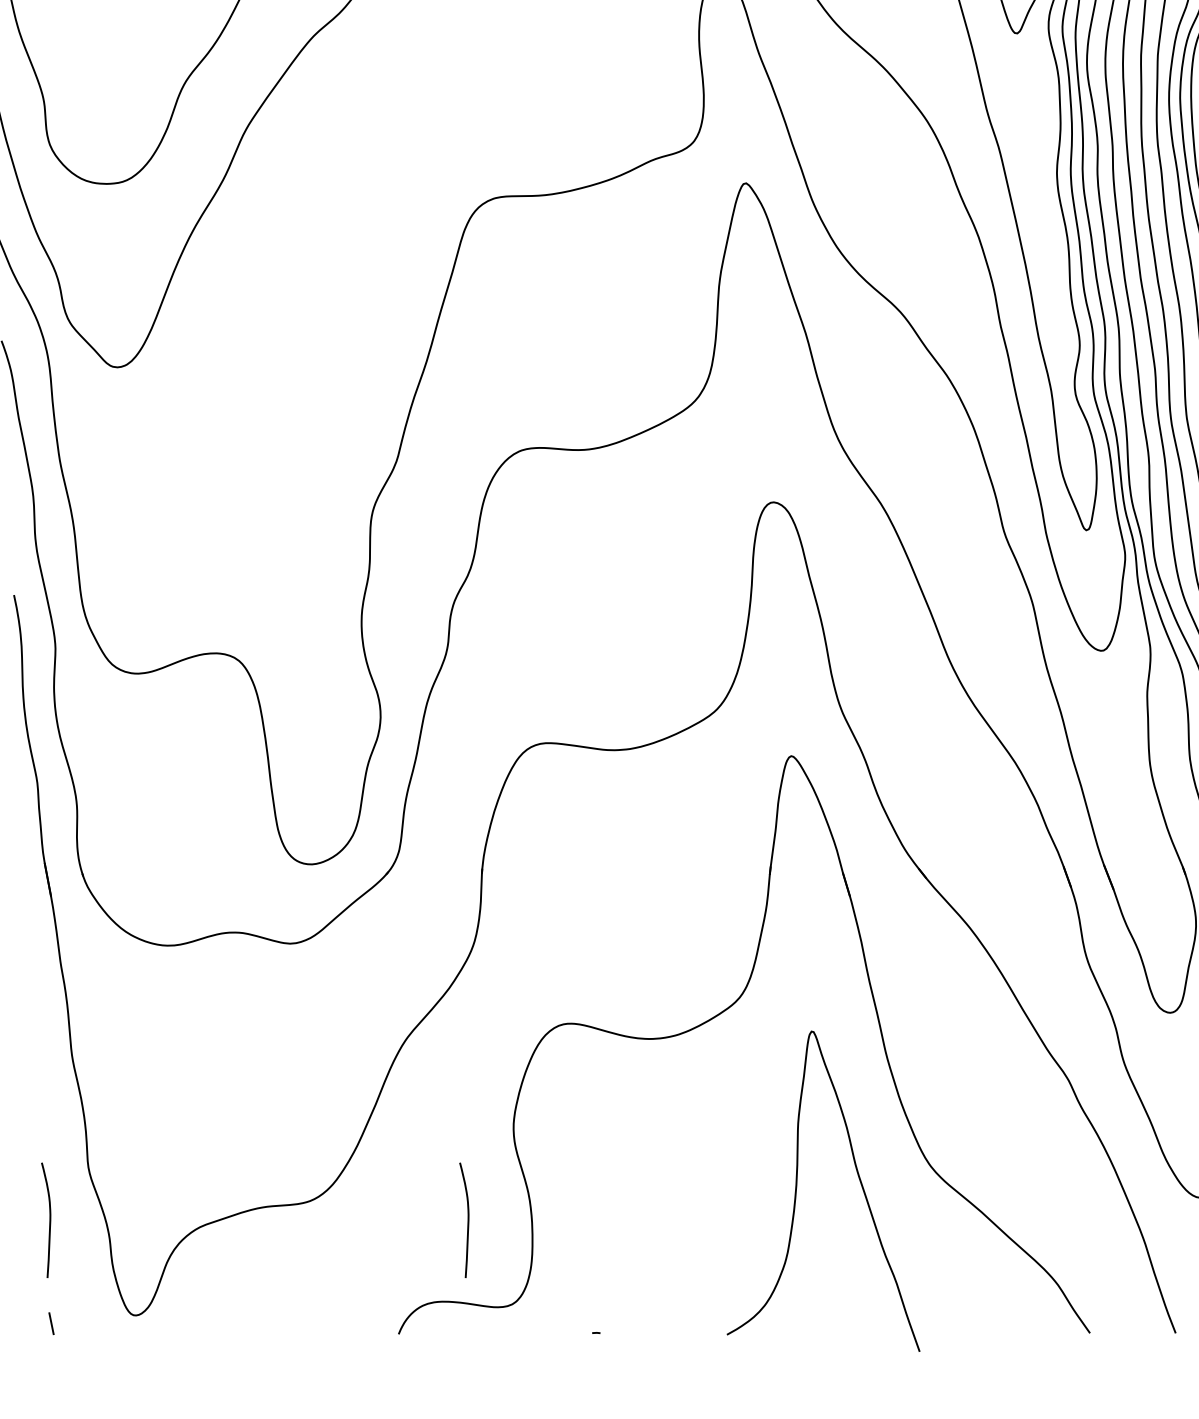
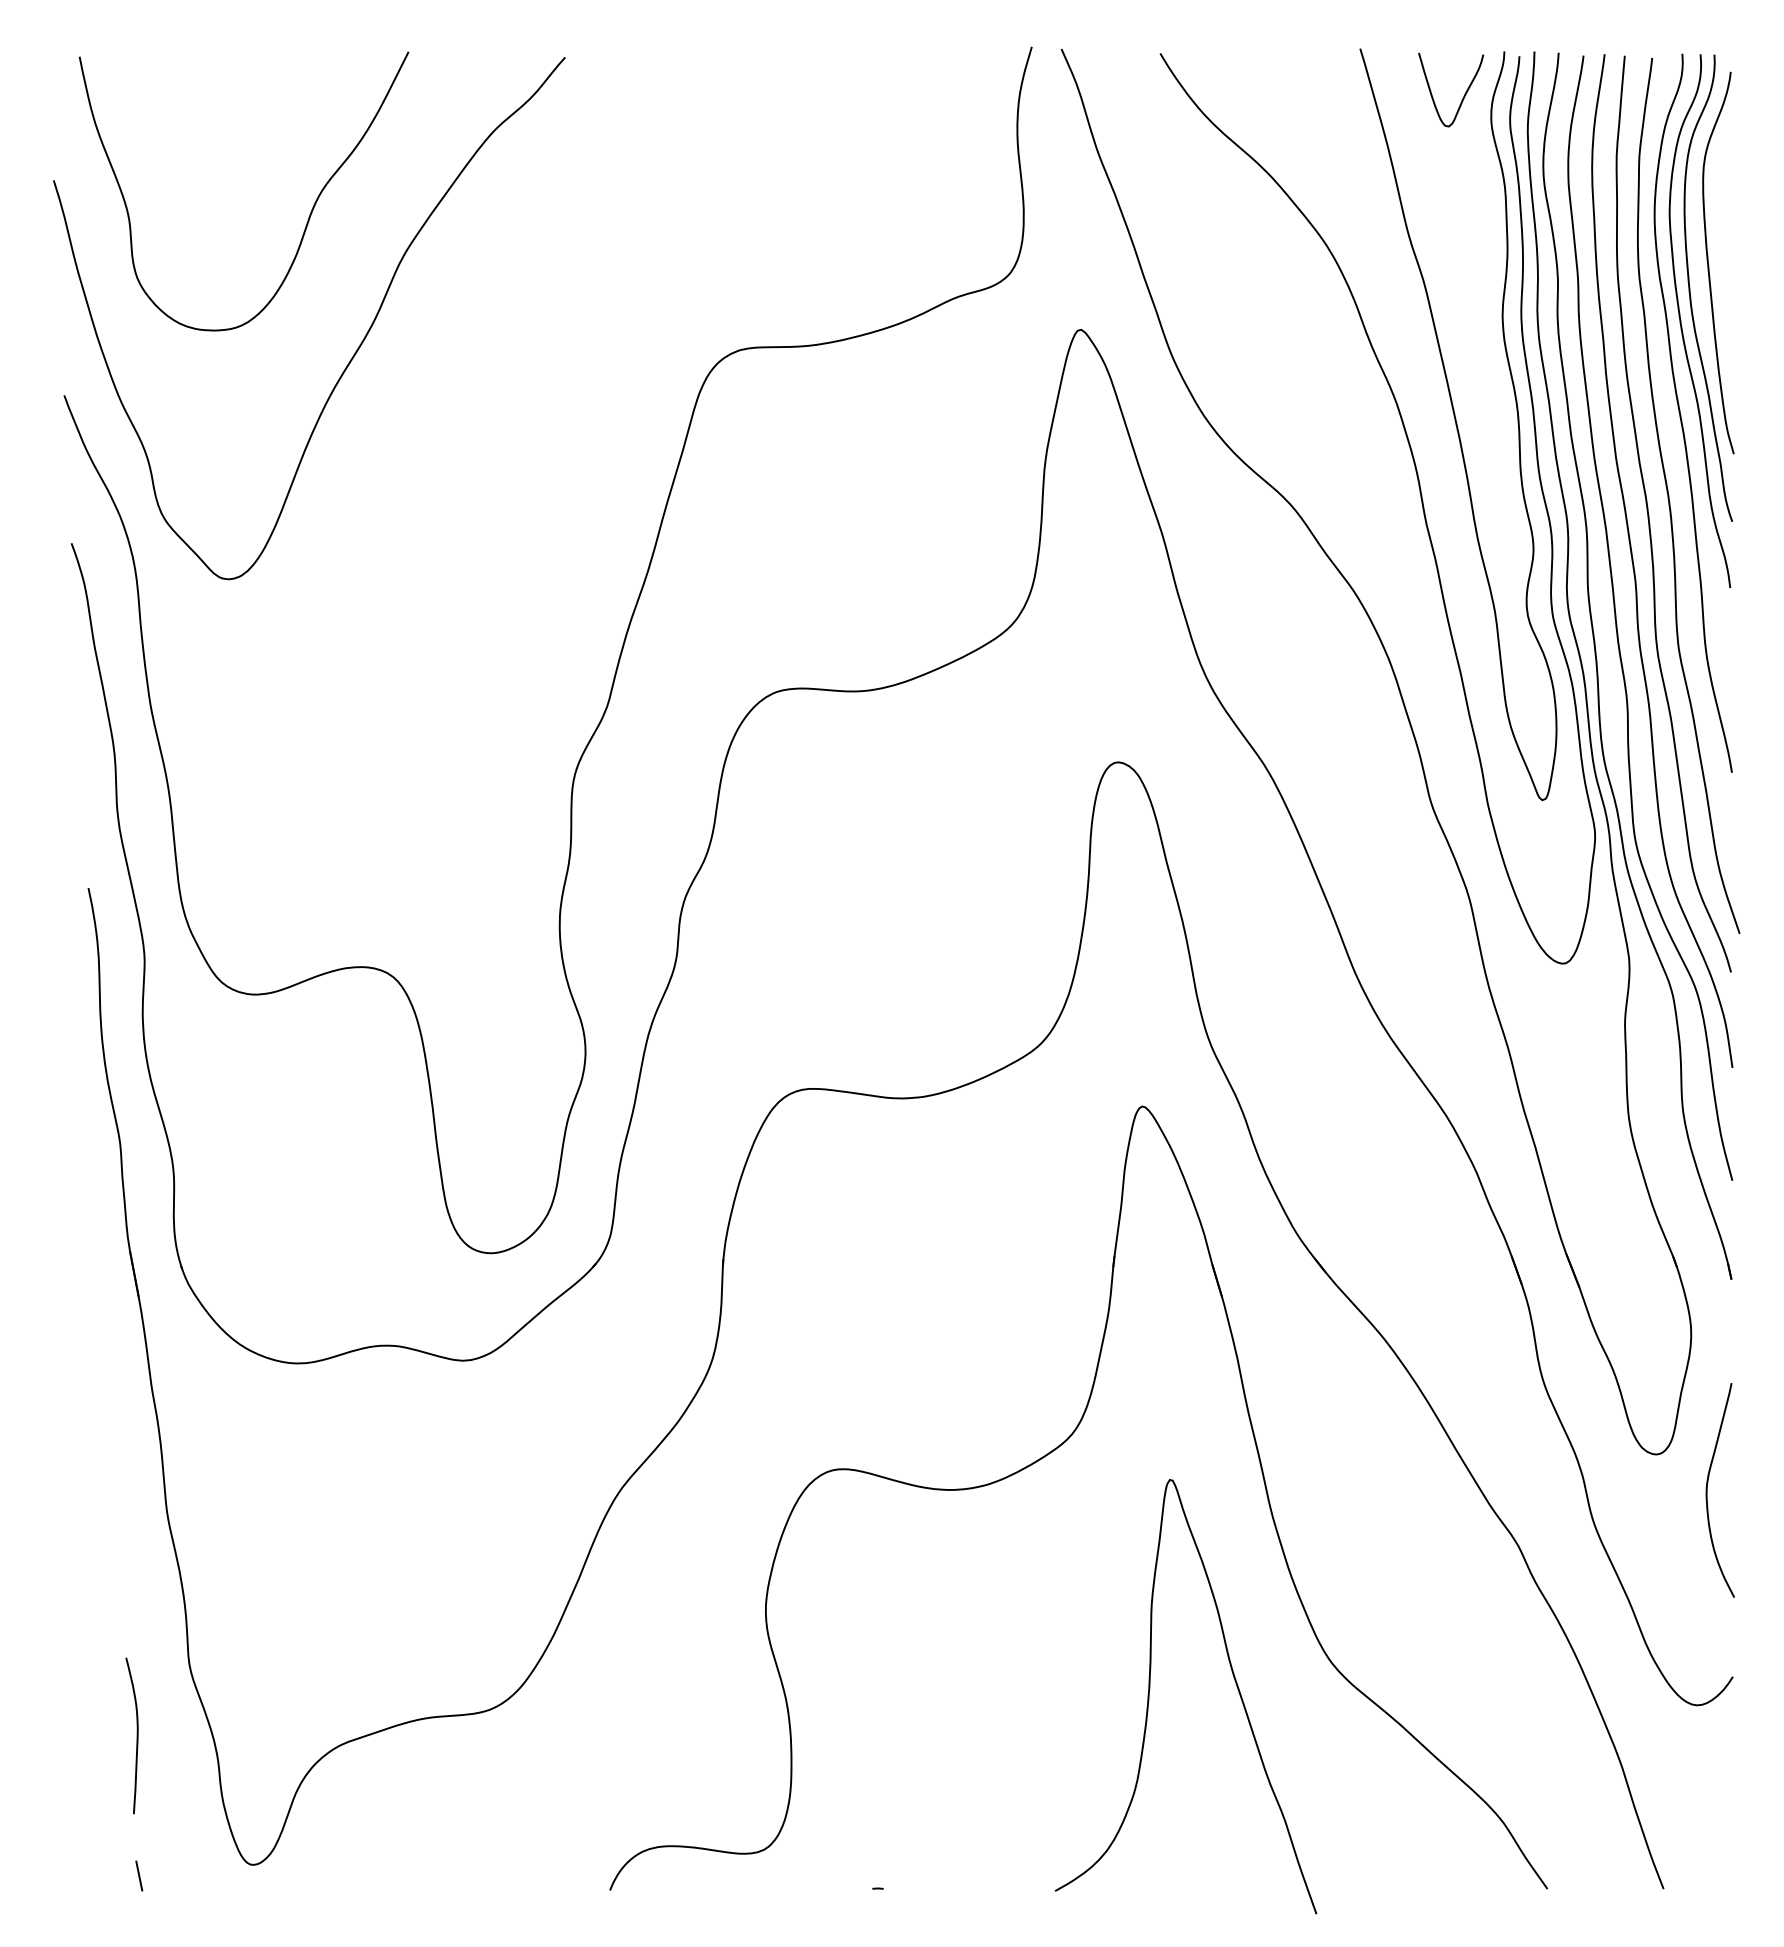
curve: (467, 1220) -> (703, 1735), removed

